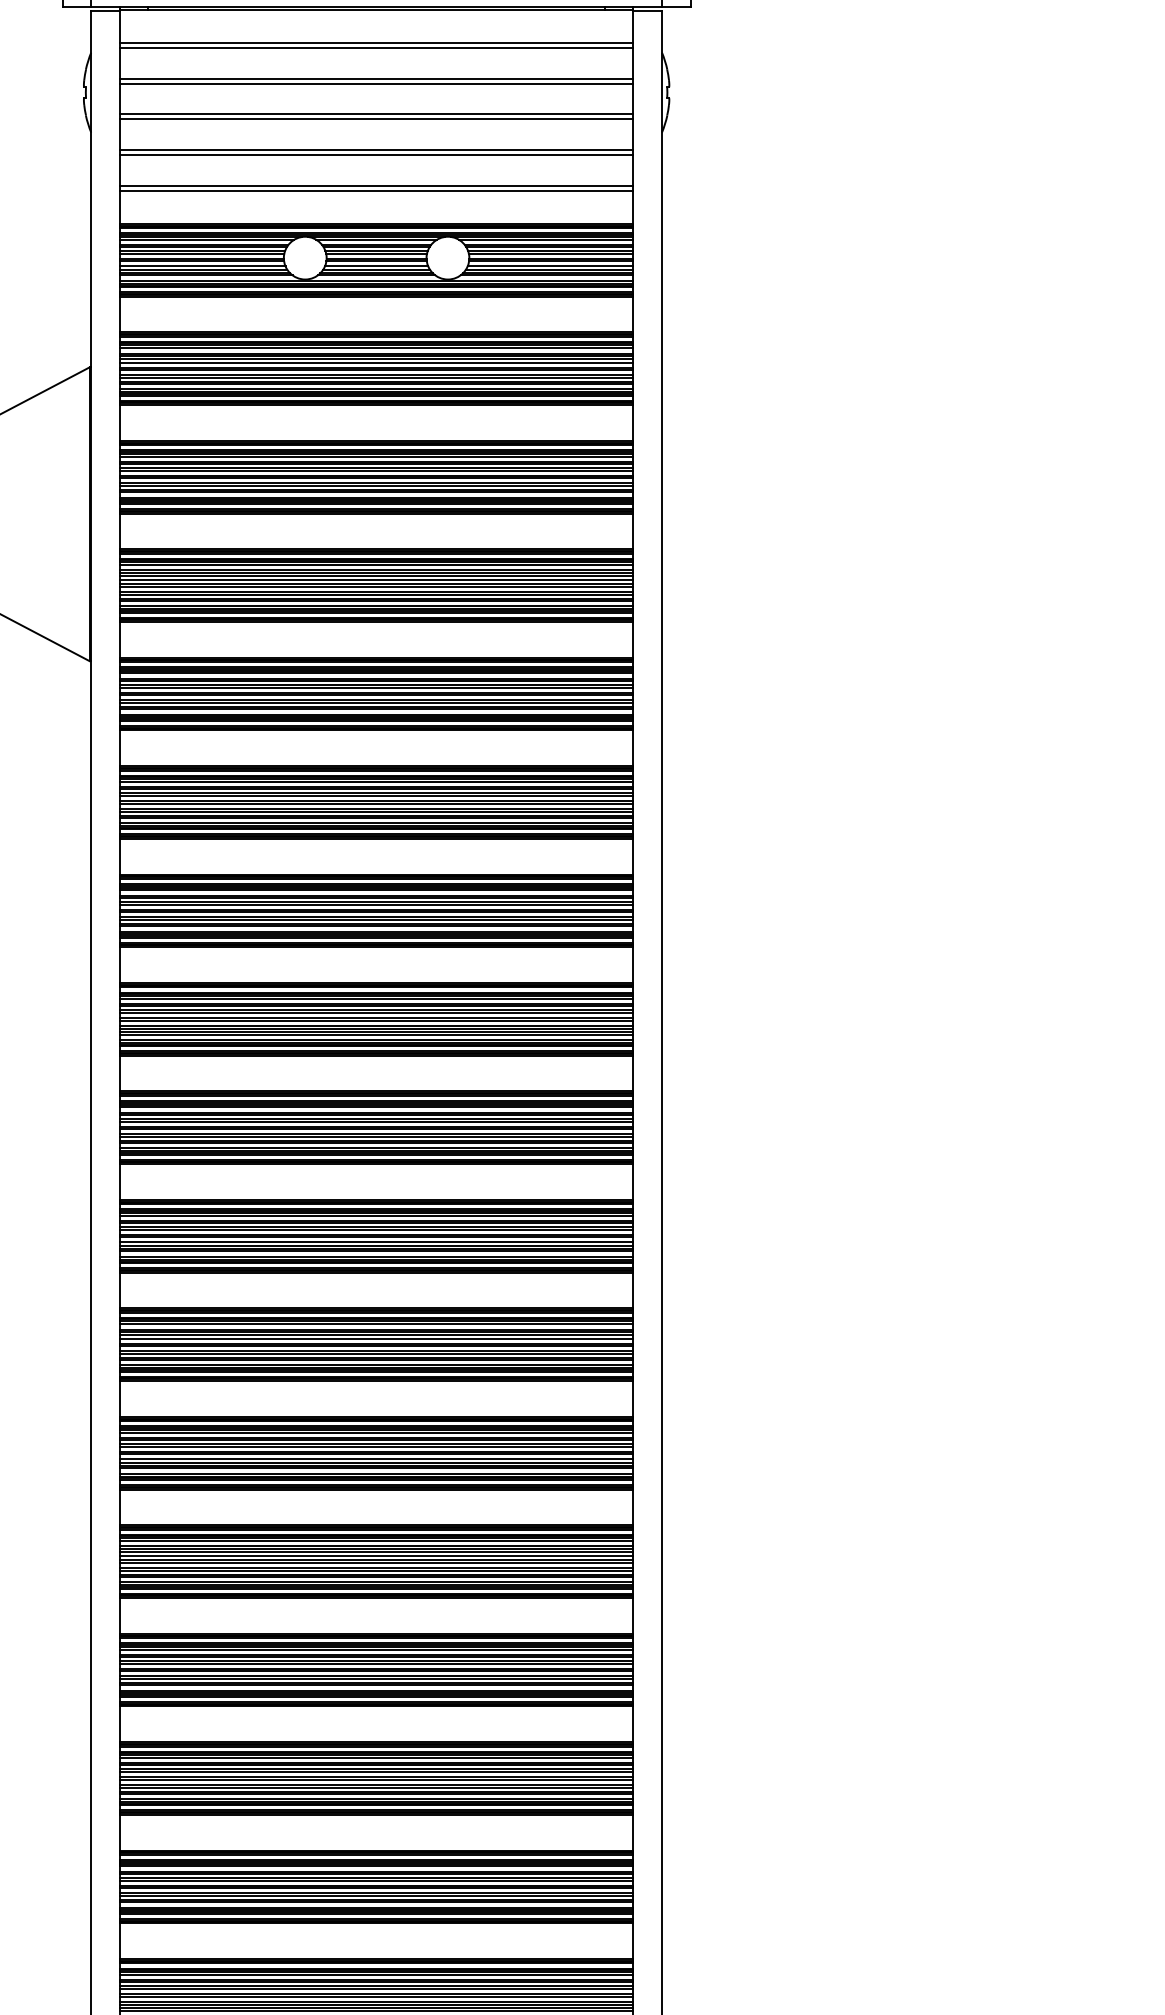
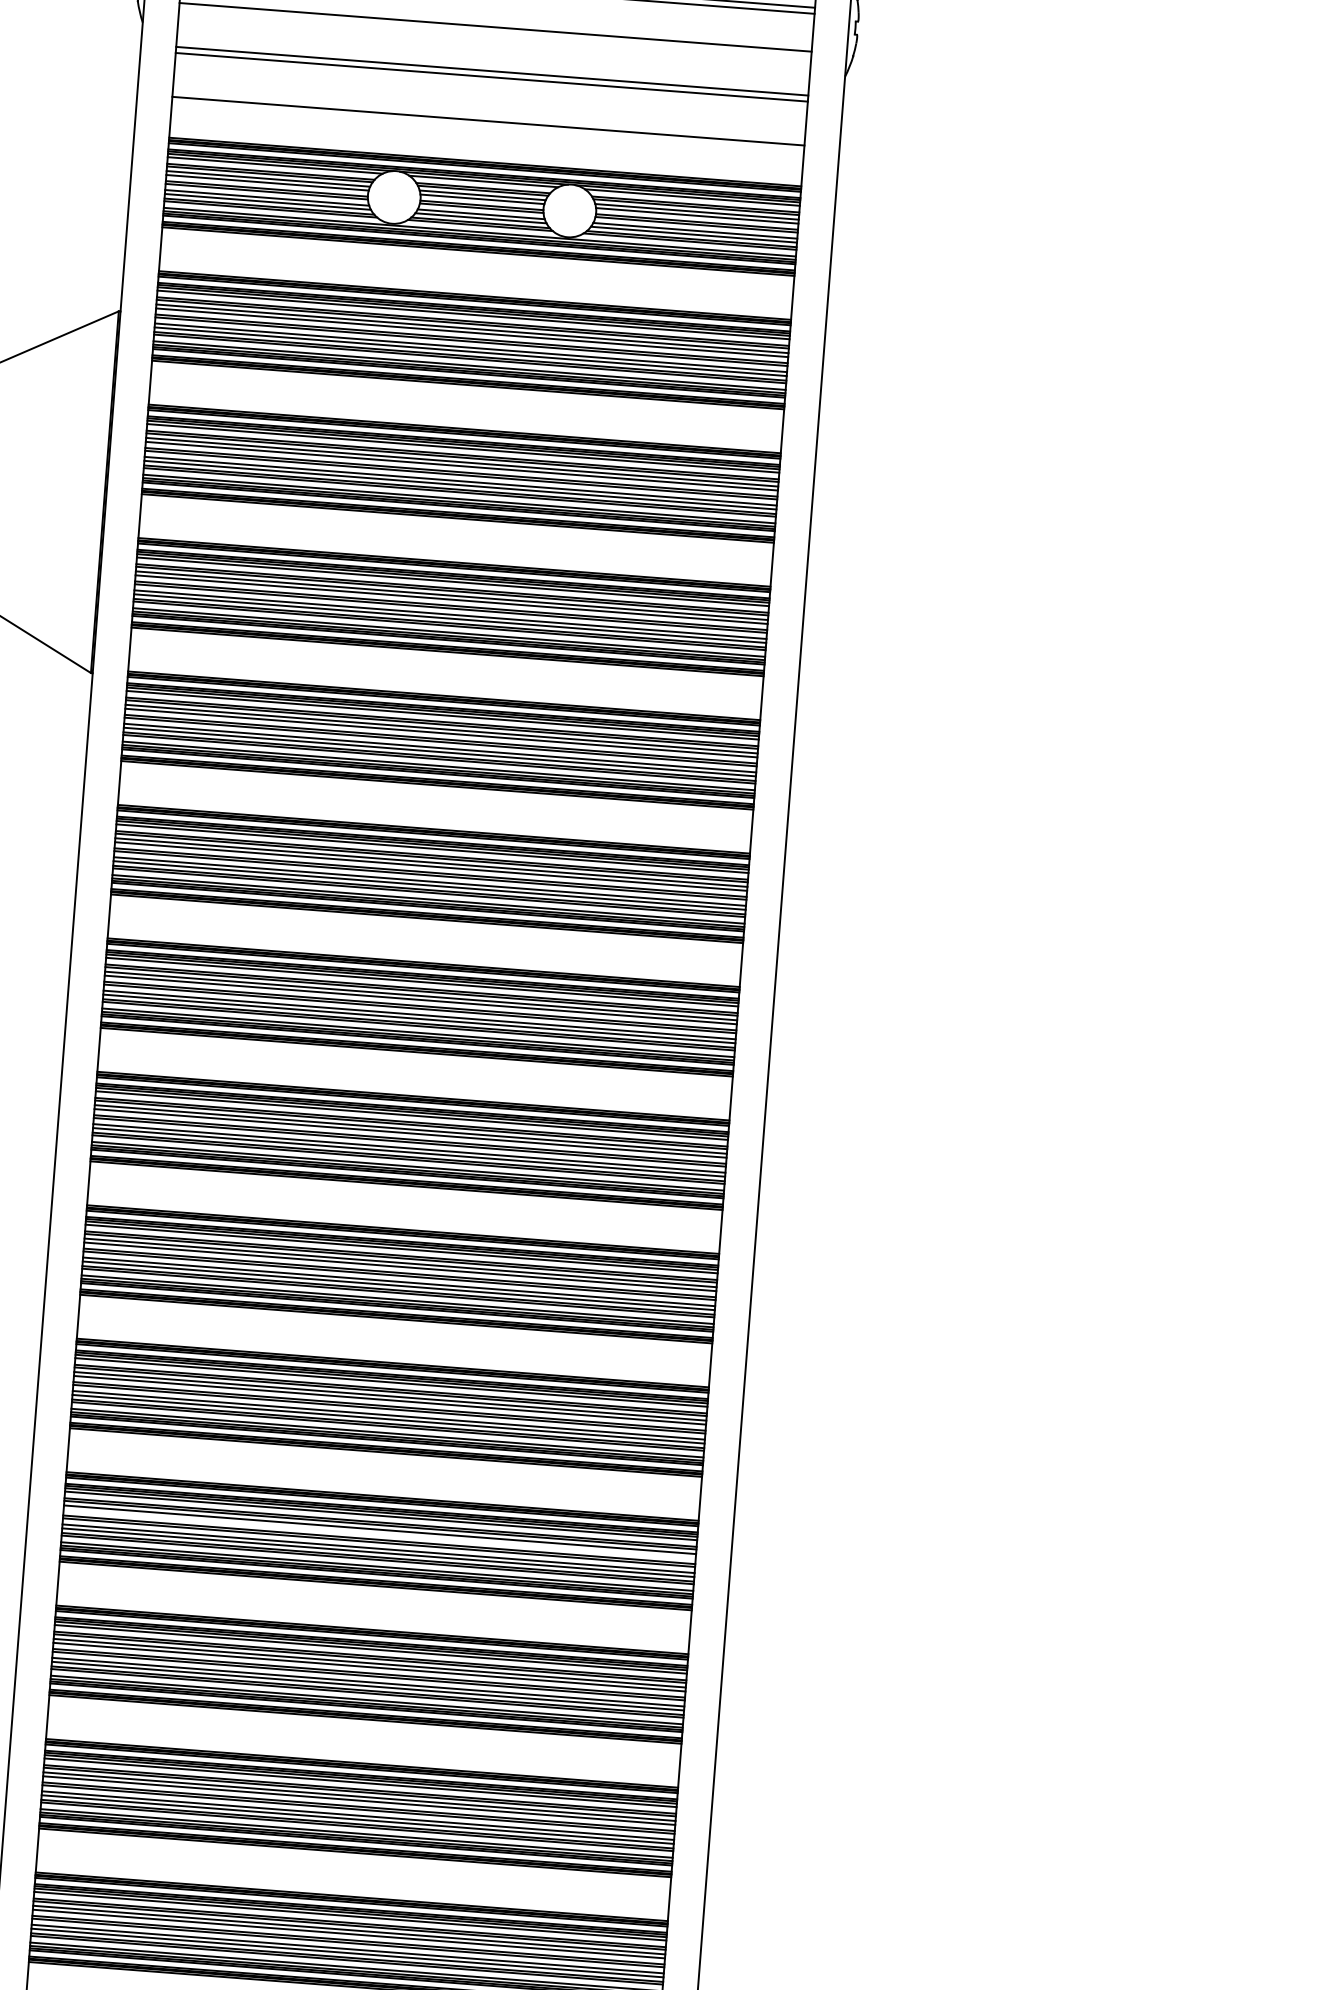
line: (376, 119) -> (495, 33), removed
line: (376, 185) -> (488, 114), removed
line: (376, 1338) -> (379, 1533), removed

